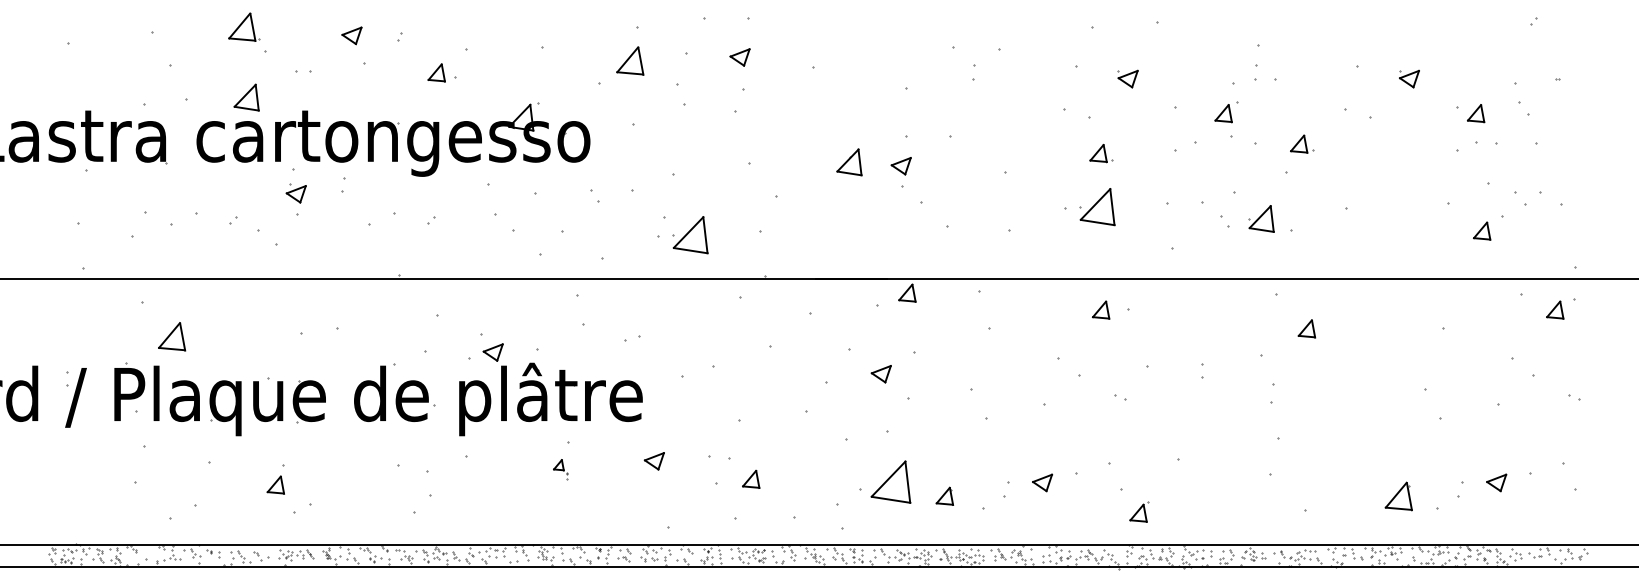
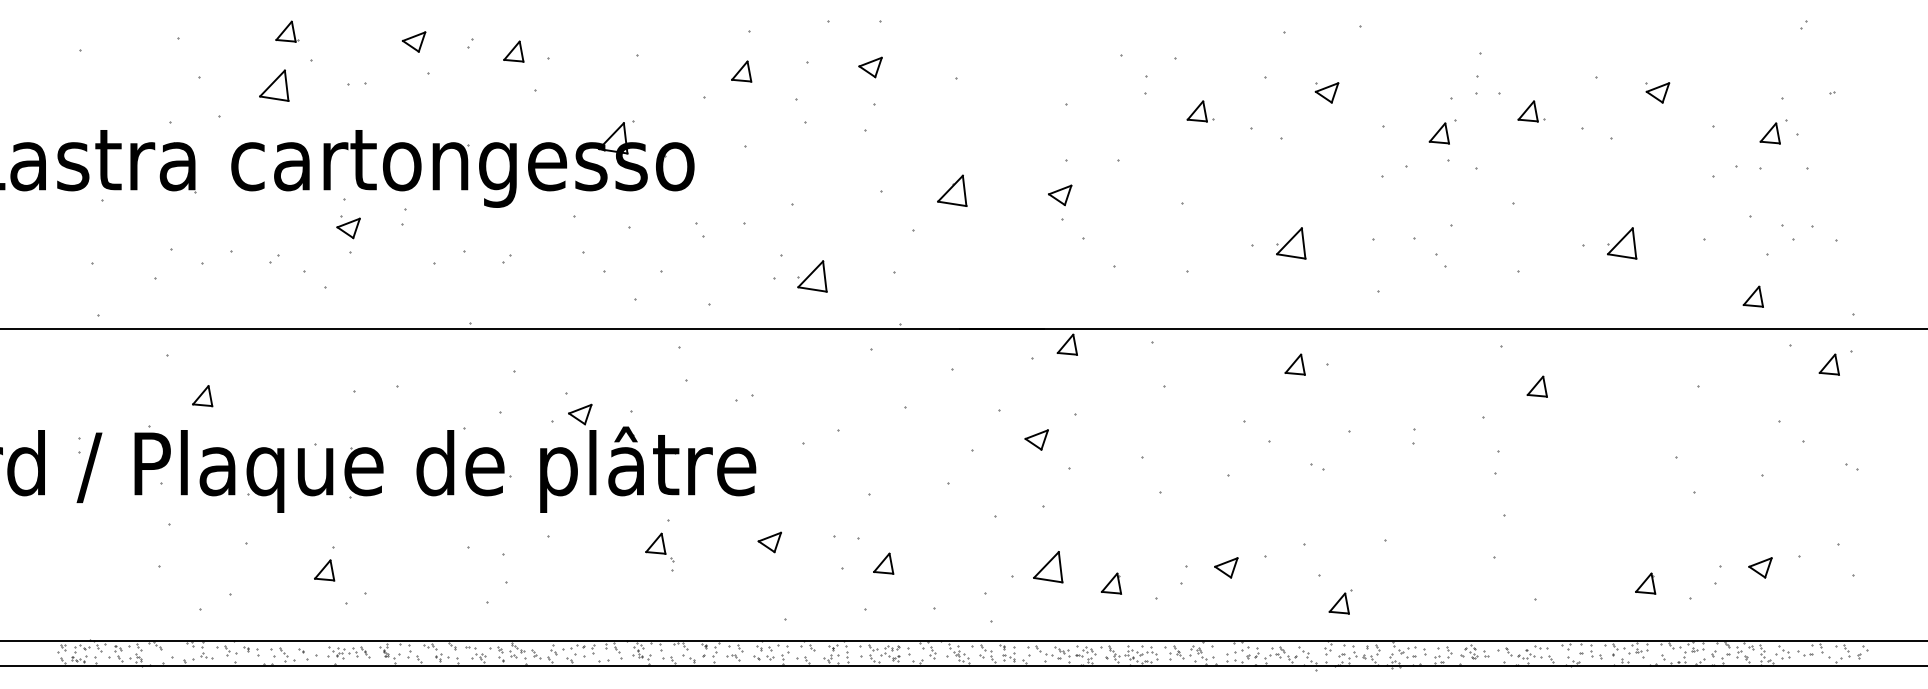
part: (244, 26) -> (287, 31), size x0.62
part: (630, 60) -> (741, 71), size x0.62
part: (436, 72) -> (513, 51), moved
part: (246, 97) -> (274, 85), moved
part: (1475, 113) -> (1769, 133), moved
part: (1301, 144) -> (1531, 111), moved
part: (1101, 153) -> (1200, 111), moved
part: (849, 162) -> (952, 190), moved
part: (1097, 207) -> (1291, 243), size x0.71
part: (1262, 219) -> (1622, 243), moved
part: (1481, 230) -> (1752, 296), moved
part: (690, 235) -> (812, 276), size x0.71
part: (172, 337) -> (202, 396), size x0.62
part: (560, 468) -> (659, 551), size x1.67
part: (891, 482) -> (1048, 567), size x0.62
part: (1398, 496) -> (1645, 583), size x0.62

